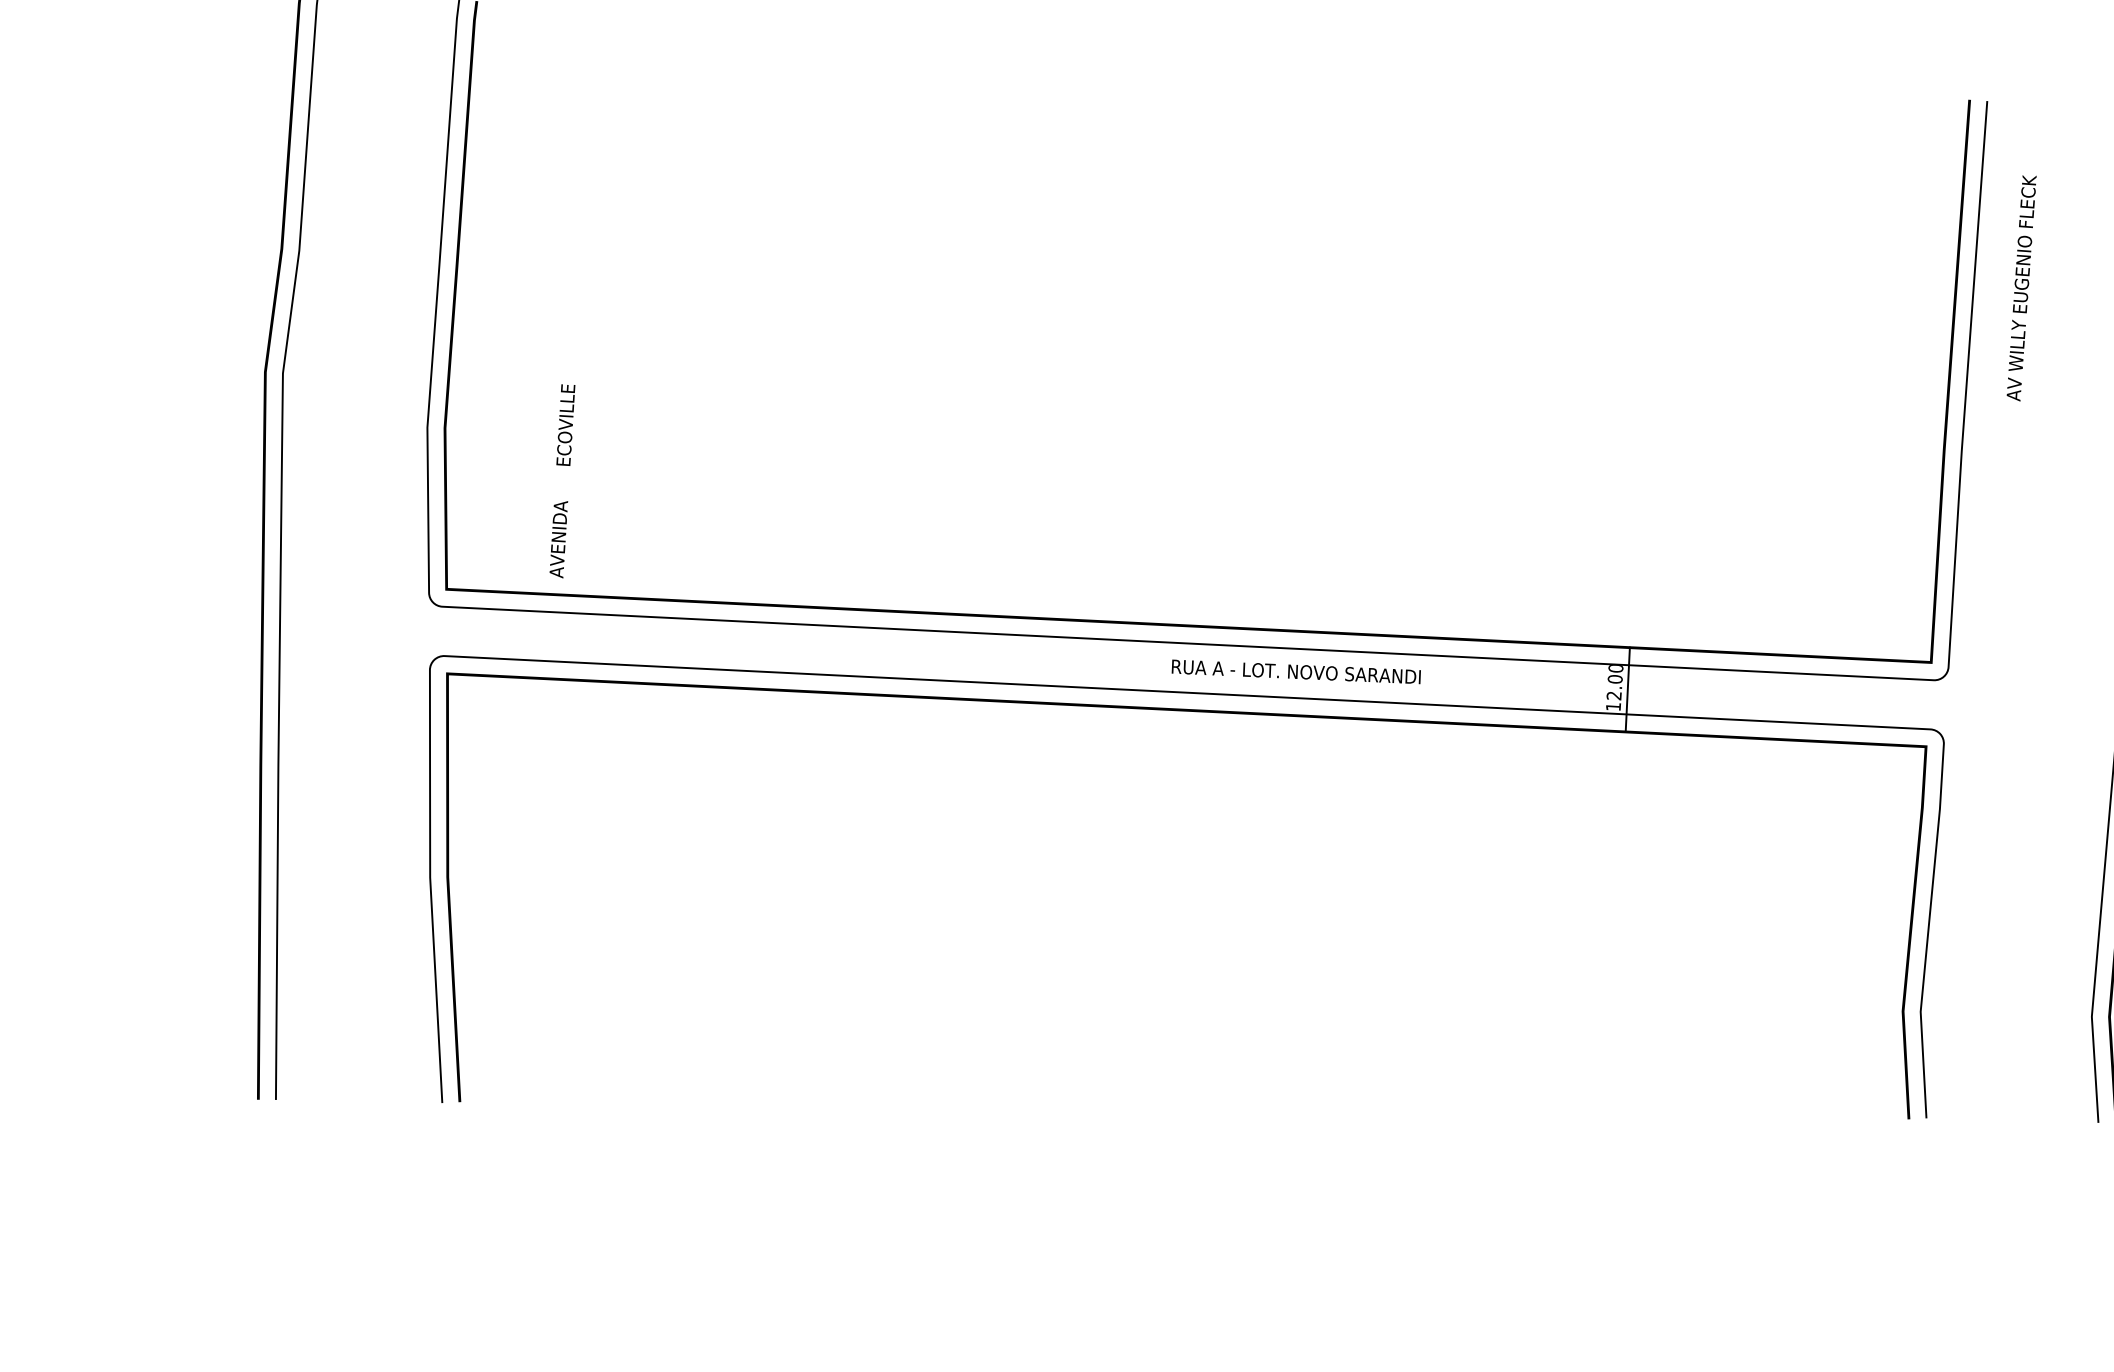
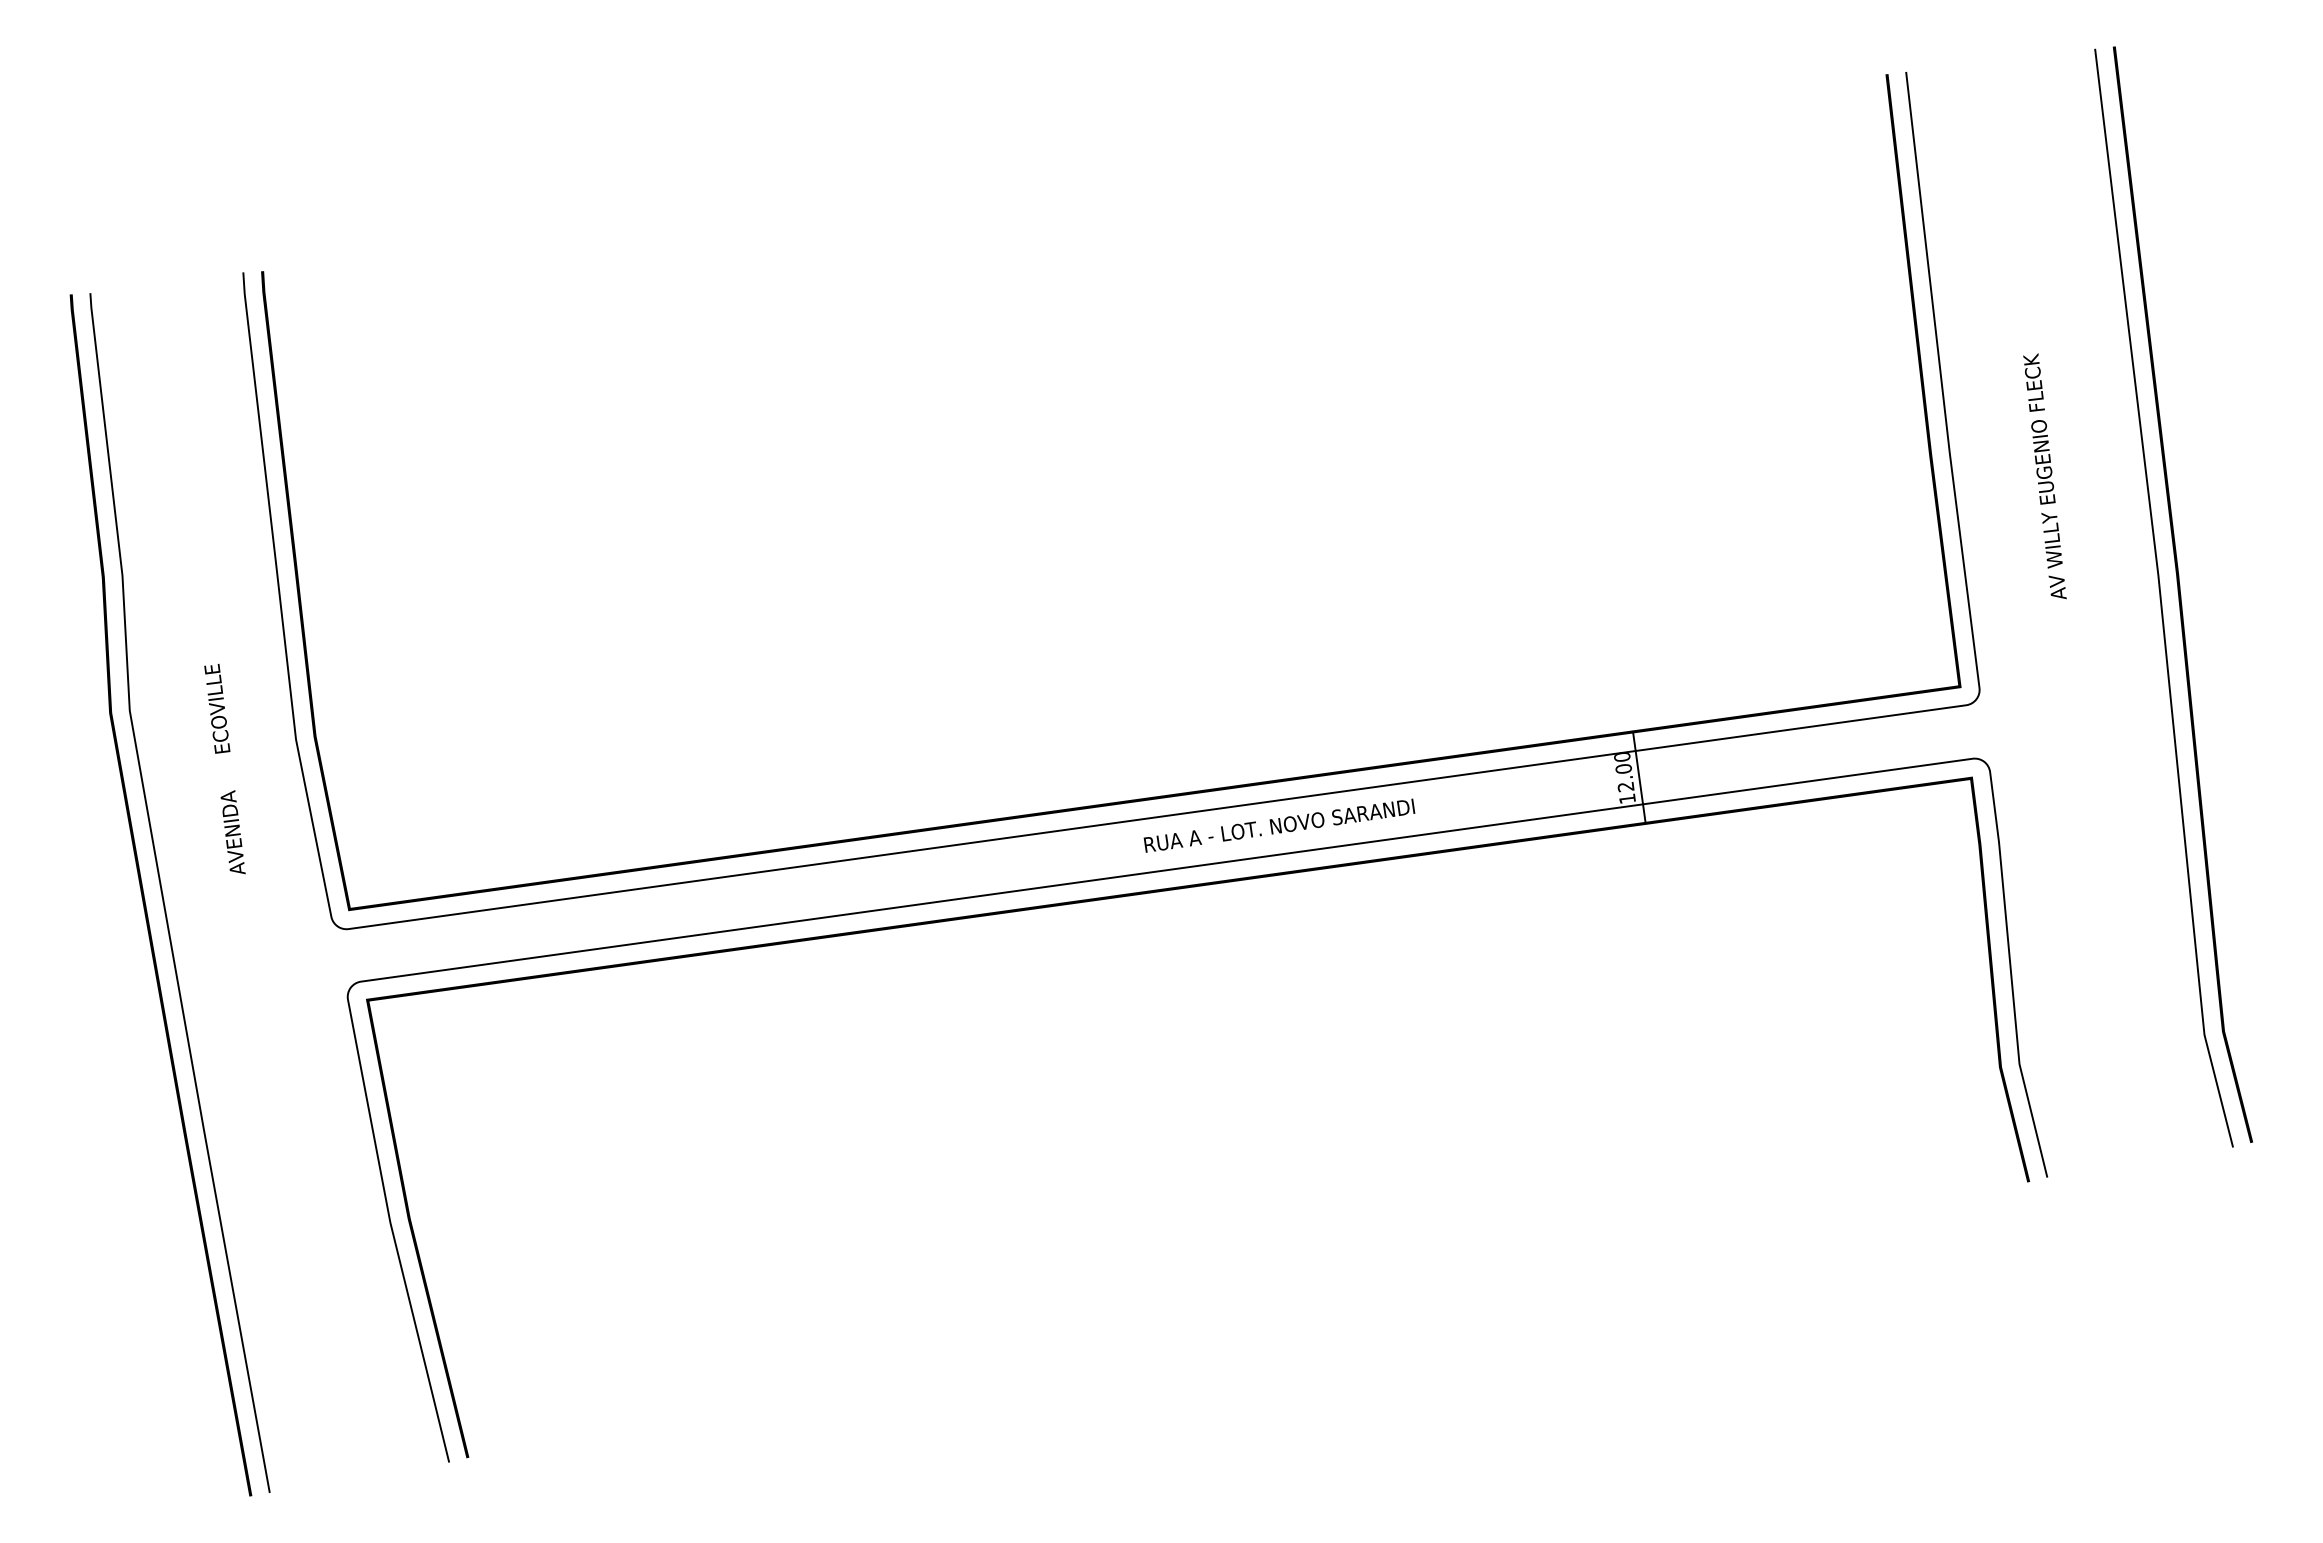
text: (2021, 287) -> (2044, 476), moved
text: (562, 480) -> (224, 769), moved

